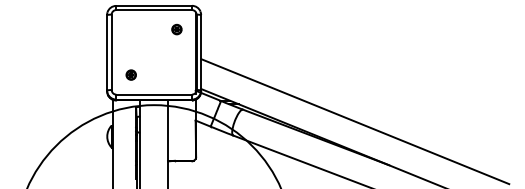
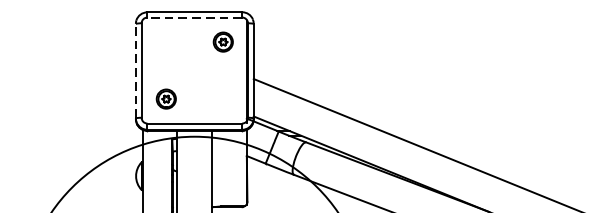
line: (154, 10) -> (195, 18), solid -> dashed
part: (176, 29) -> (222, 41), size x1.6
line: (107, 52) -> (136, 70), solid -> dashed
part: (130, 74) -> (165, 98), size x1.6

